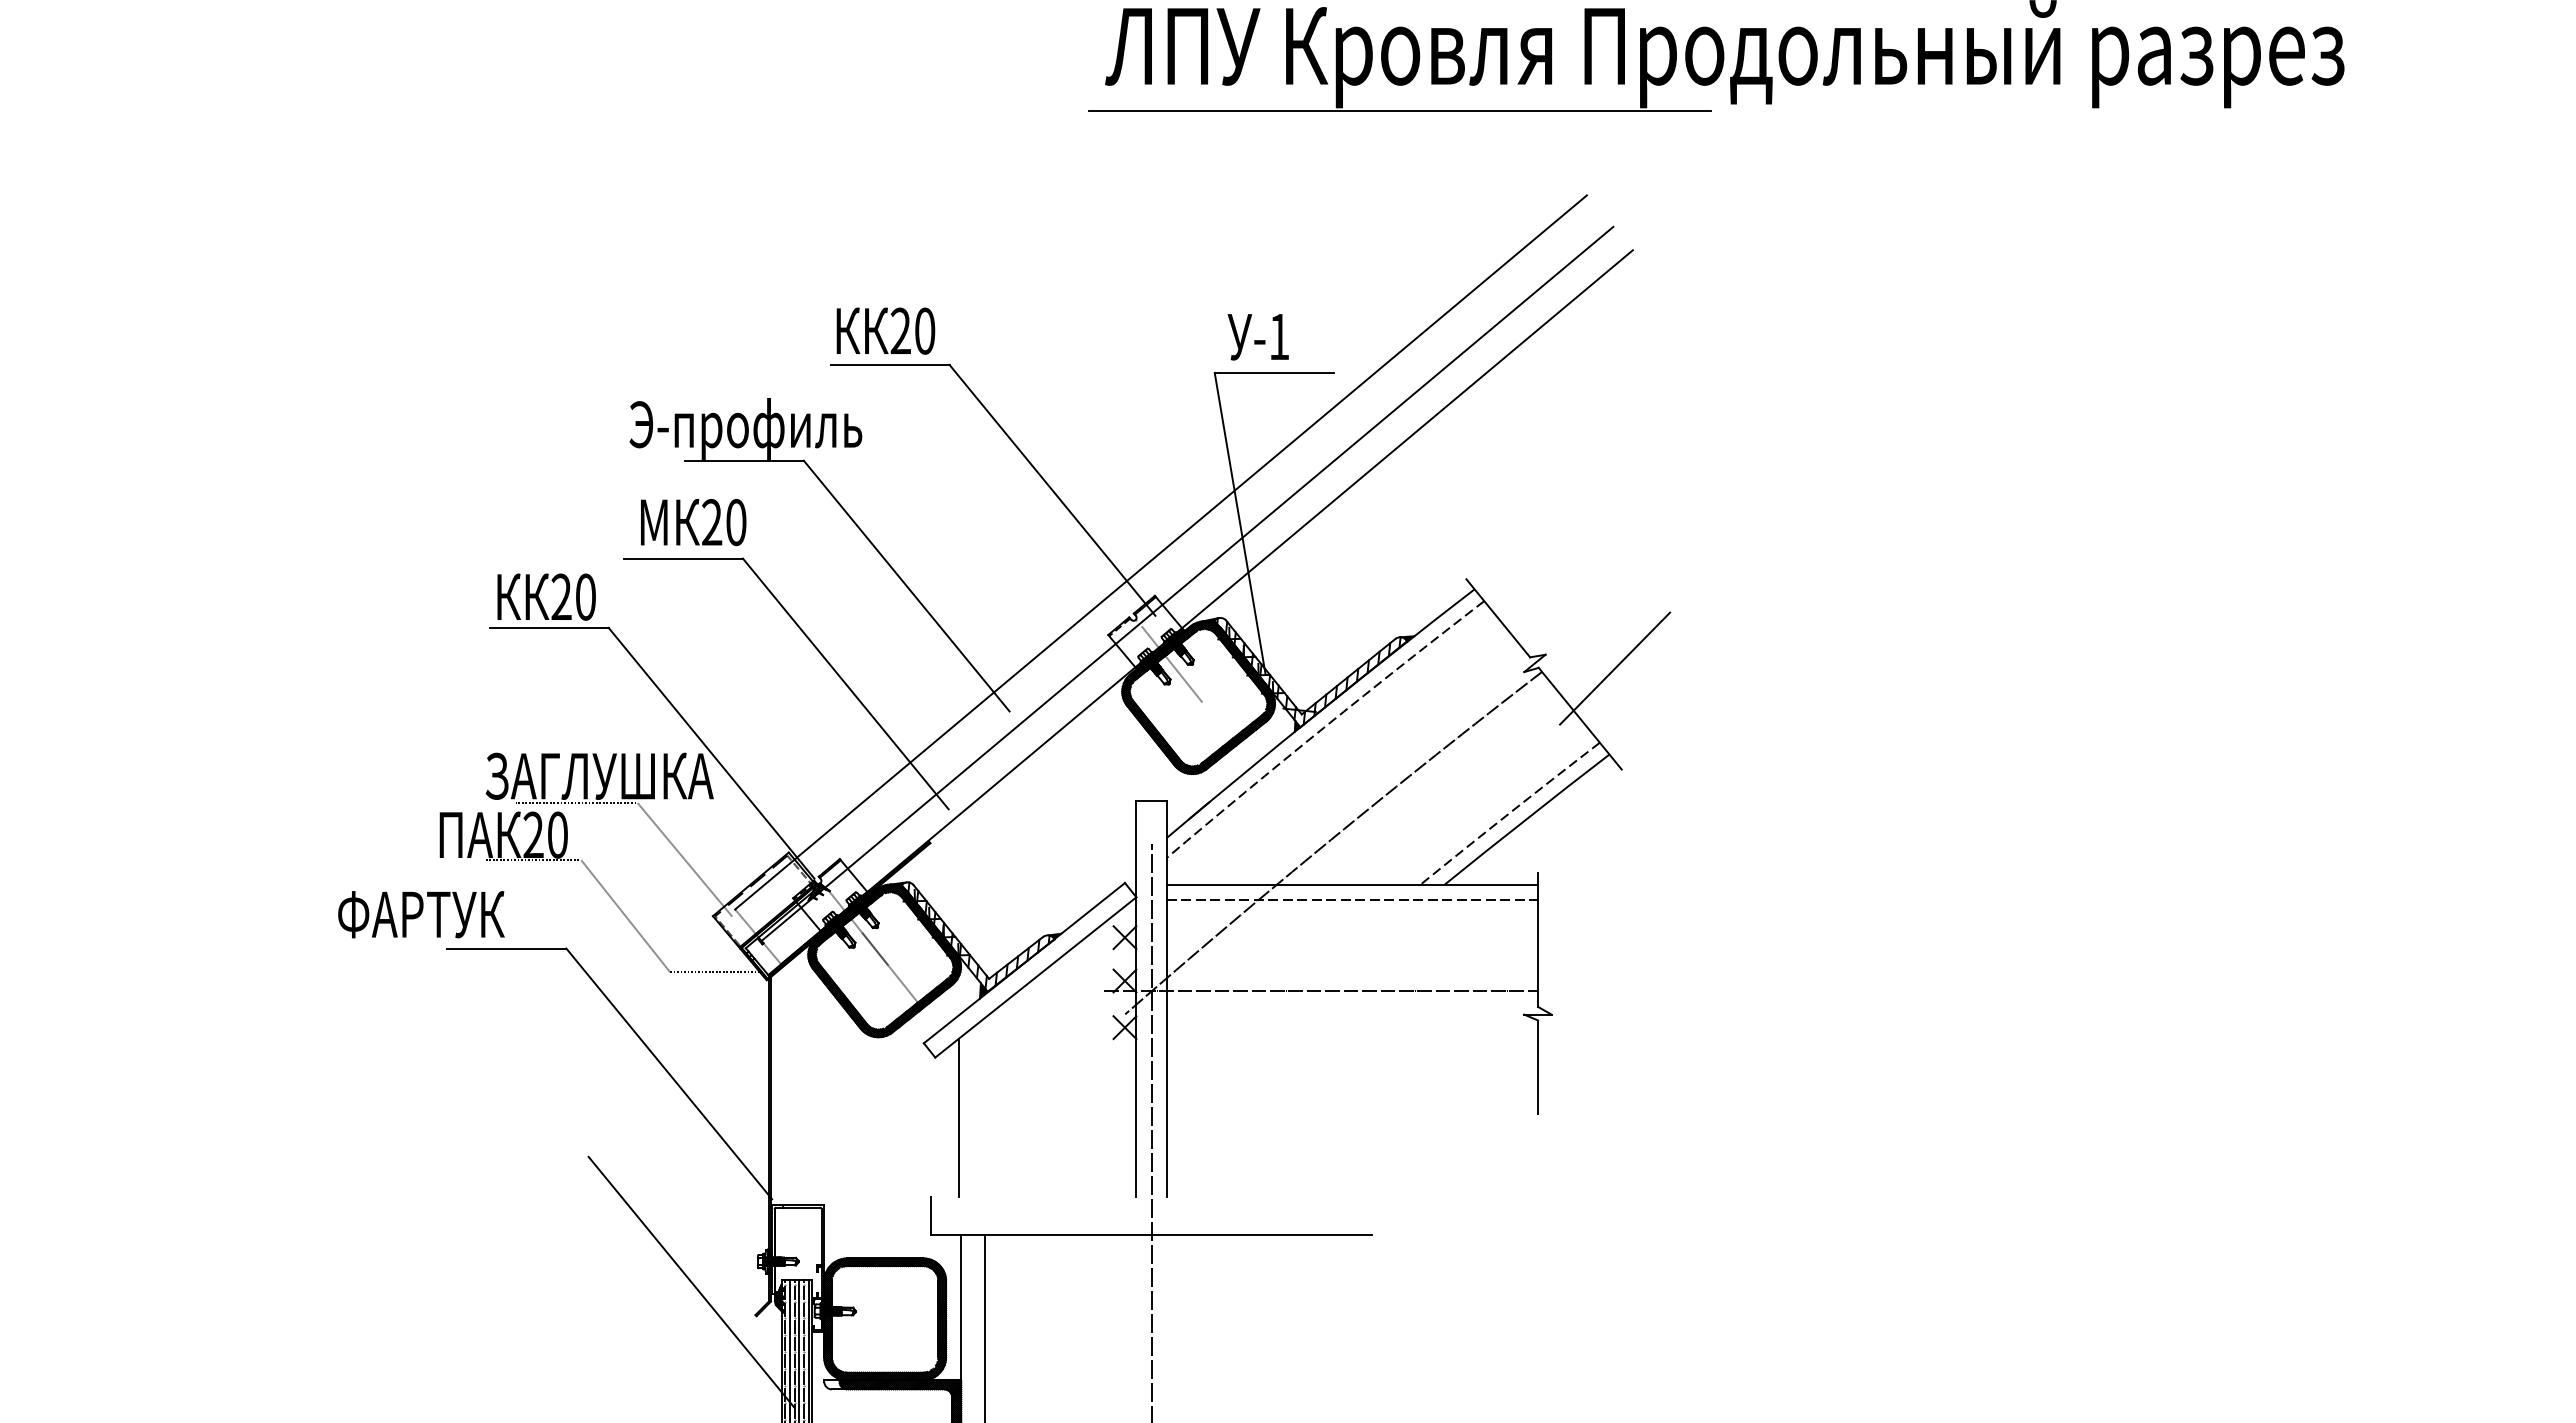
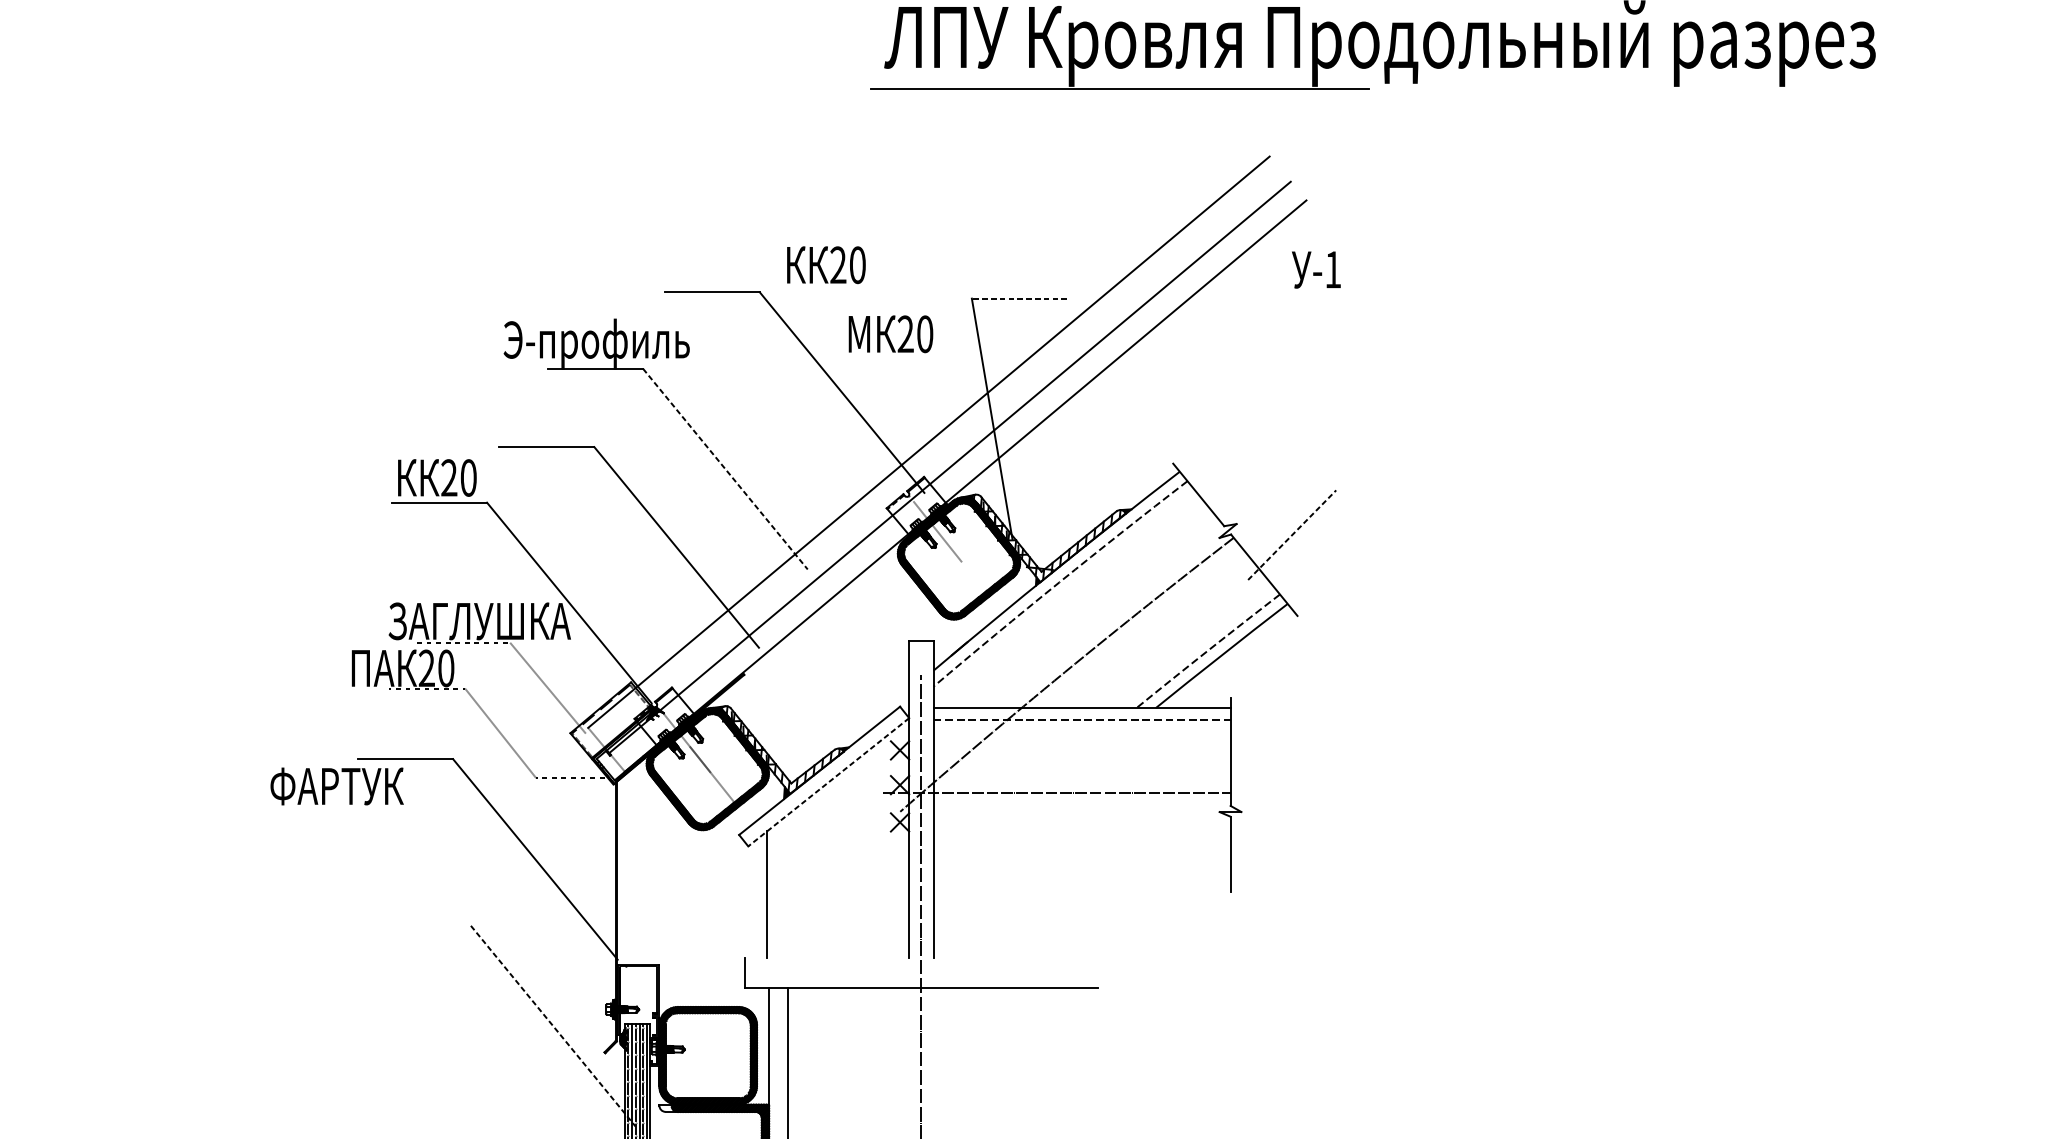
text: (885, 330) -> (826, 264), moved
text: (1257, 337) -> (1315, 270), moved
line: (1273, 372) -> (1018, 298), solid -> dashed
text: (693, 522) -> (890, 334), moved
line: (907, 586) -> (726, 469), solid -> dashed
line: (1615, 668) -> (1292, 535), solid -> dashed
text: (421, 914) -> (337, 786), moved
line: (1035, 977) -> (828, 782), solid -> dashed
line: (691, 1282) -> (553, 1026), solid -> dashed

